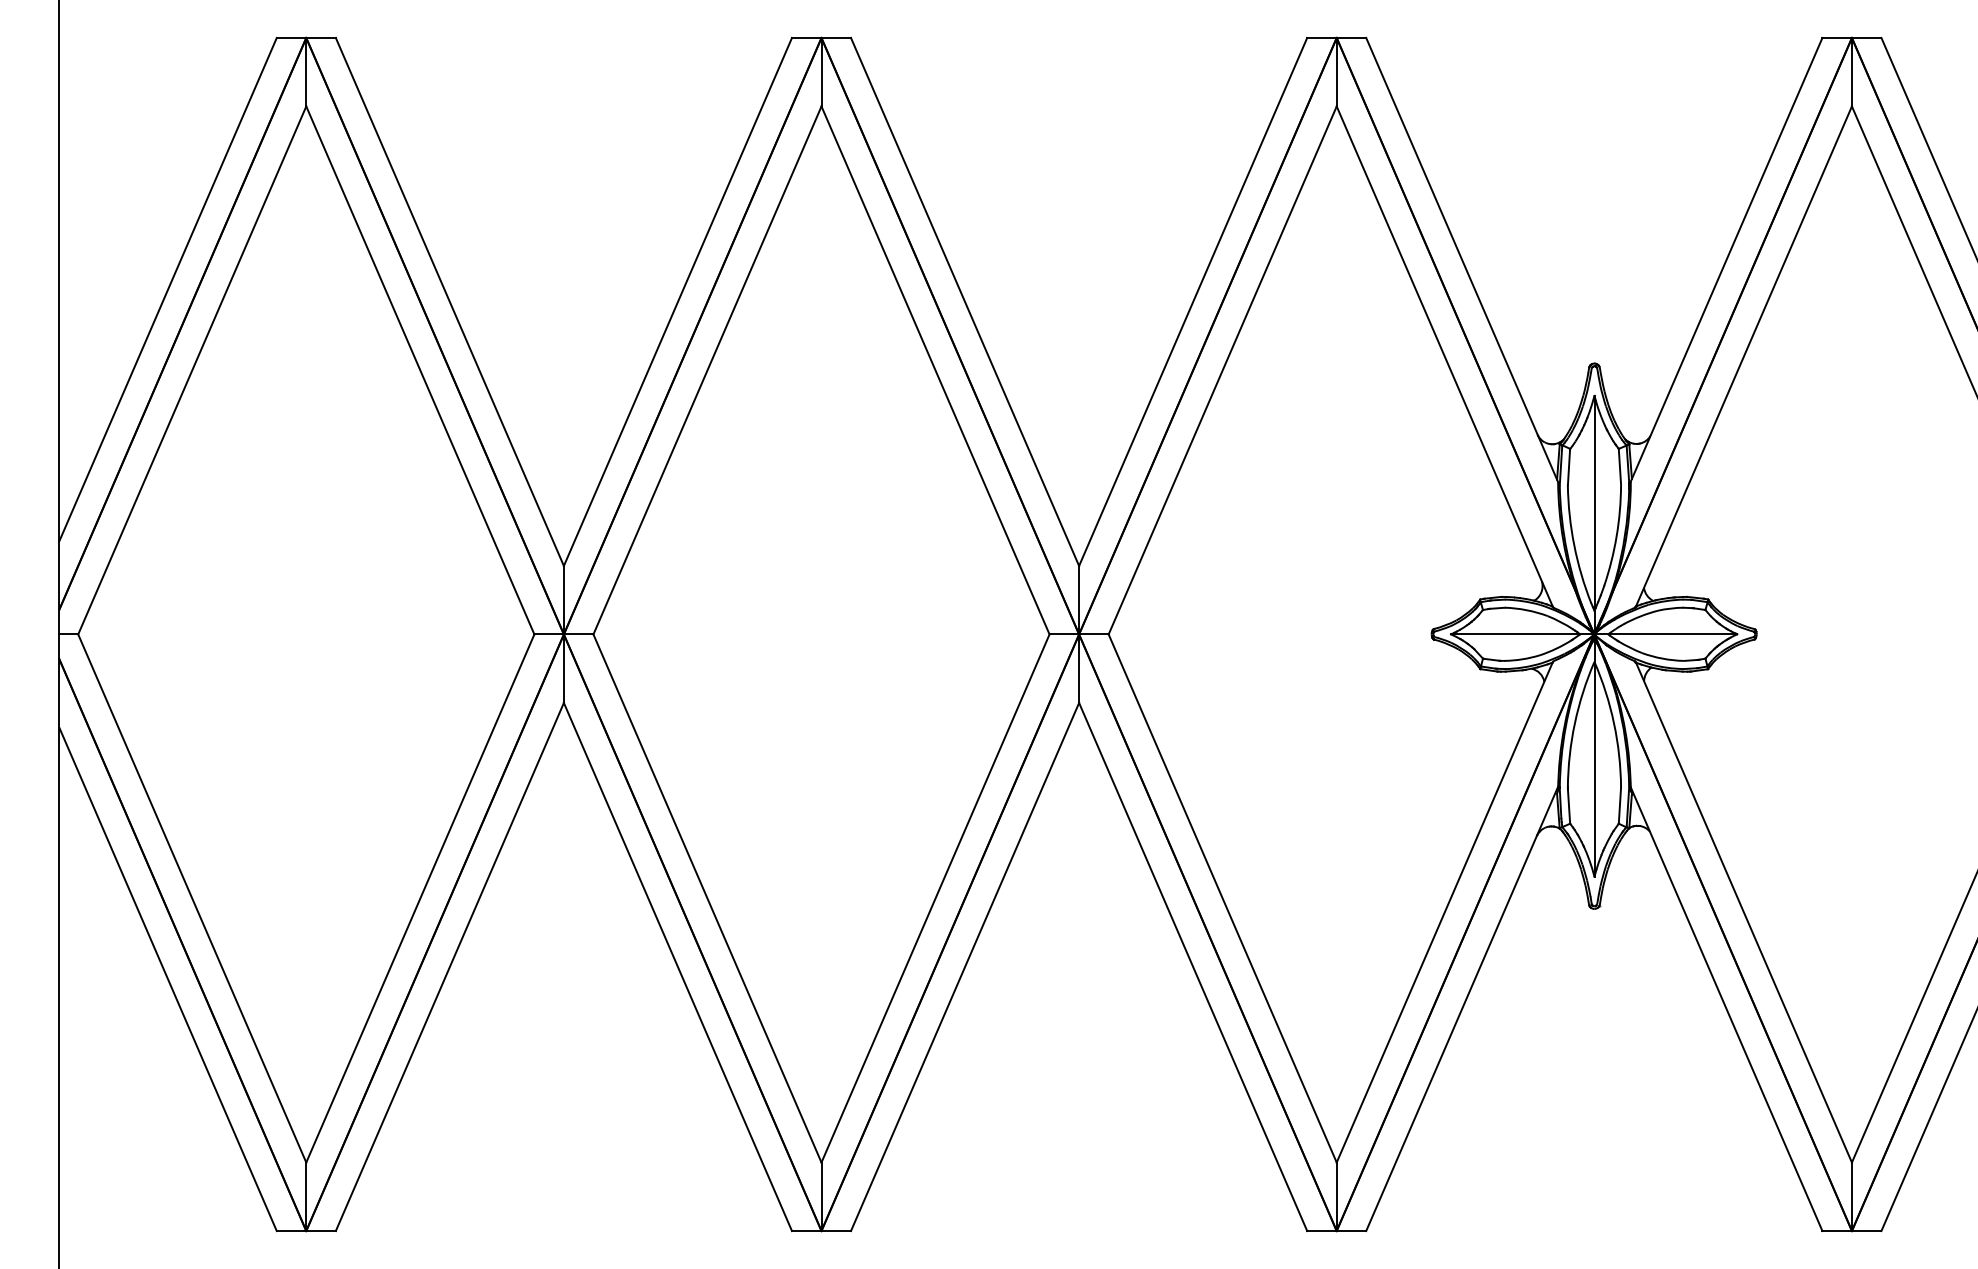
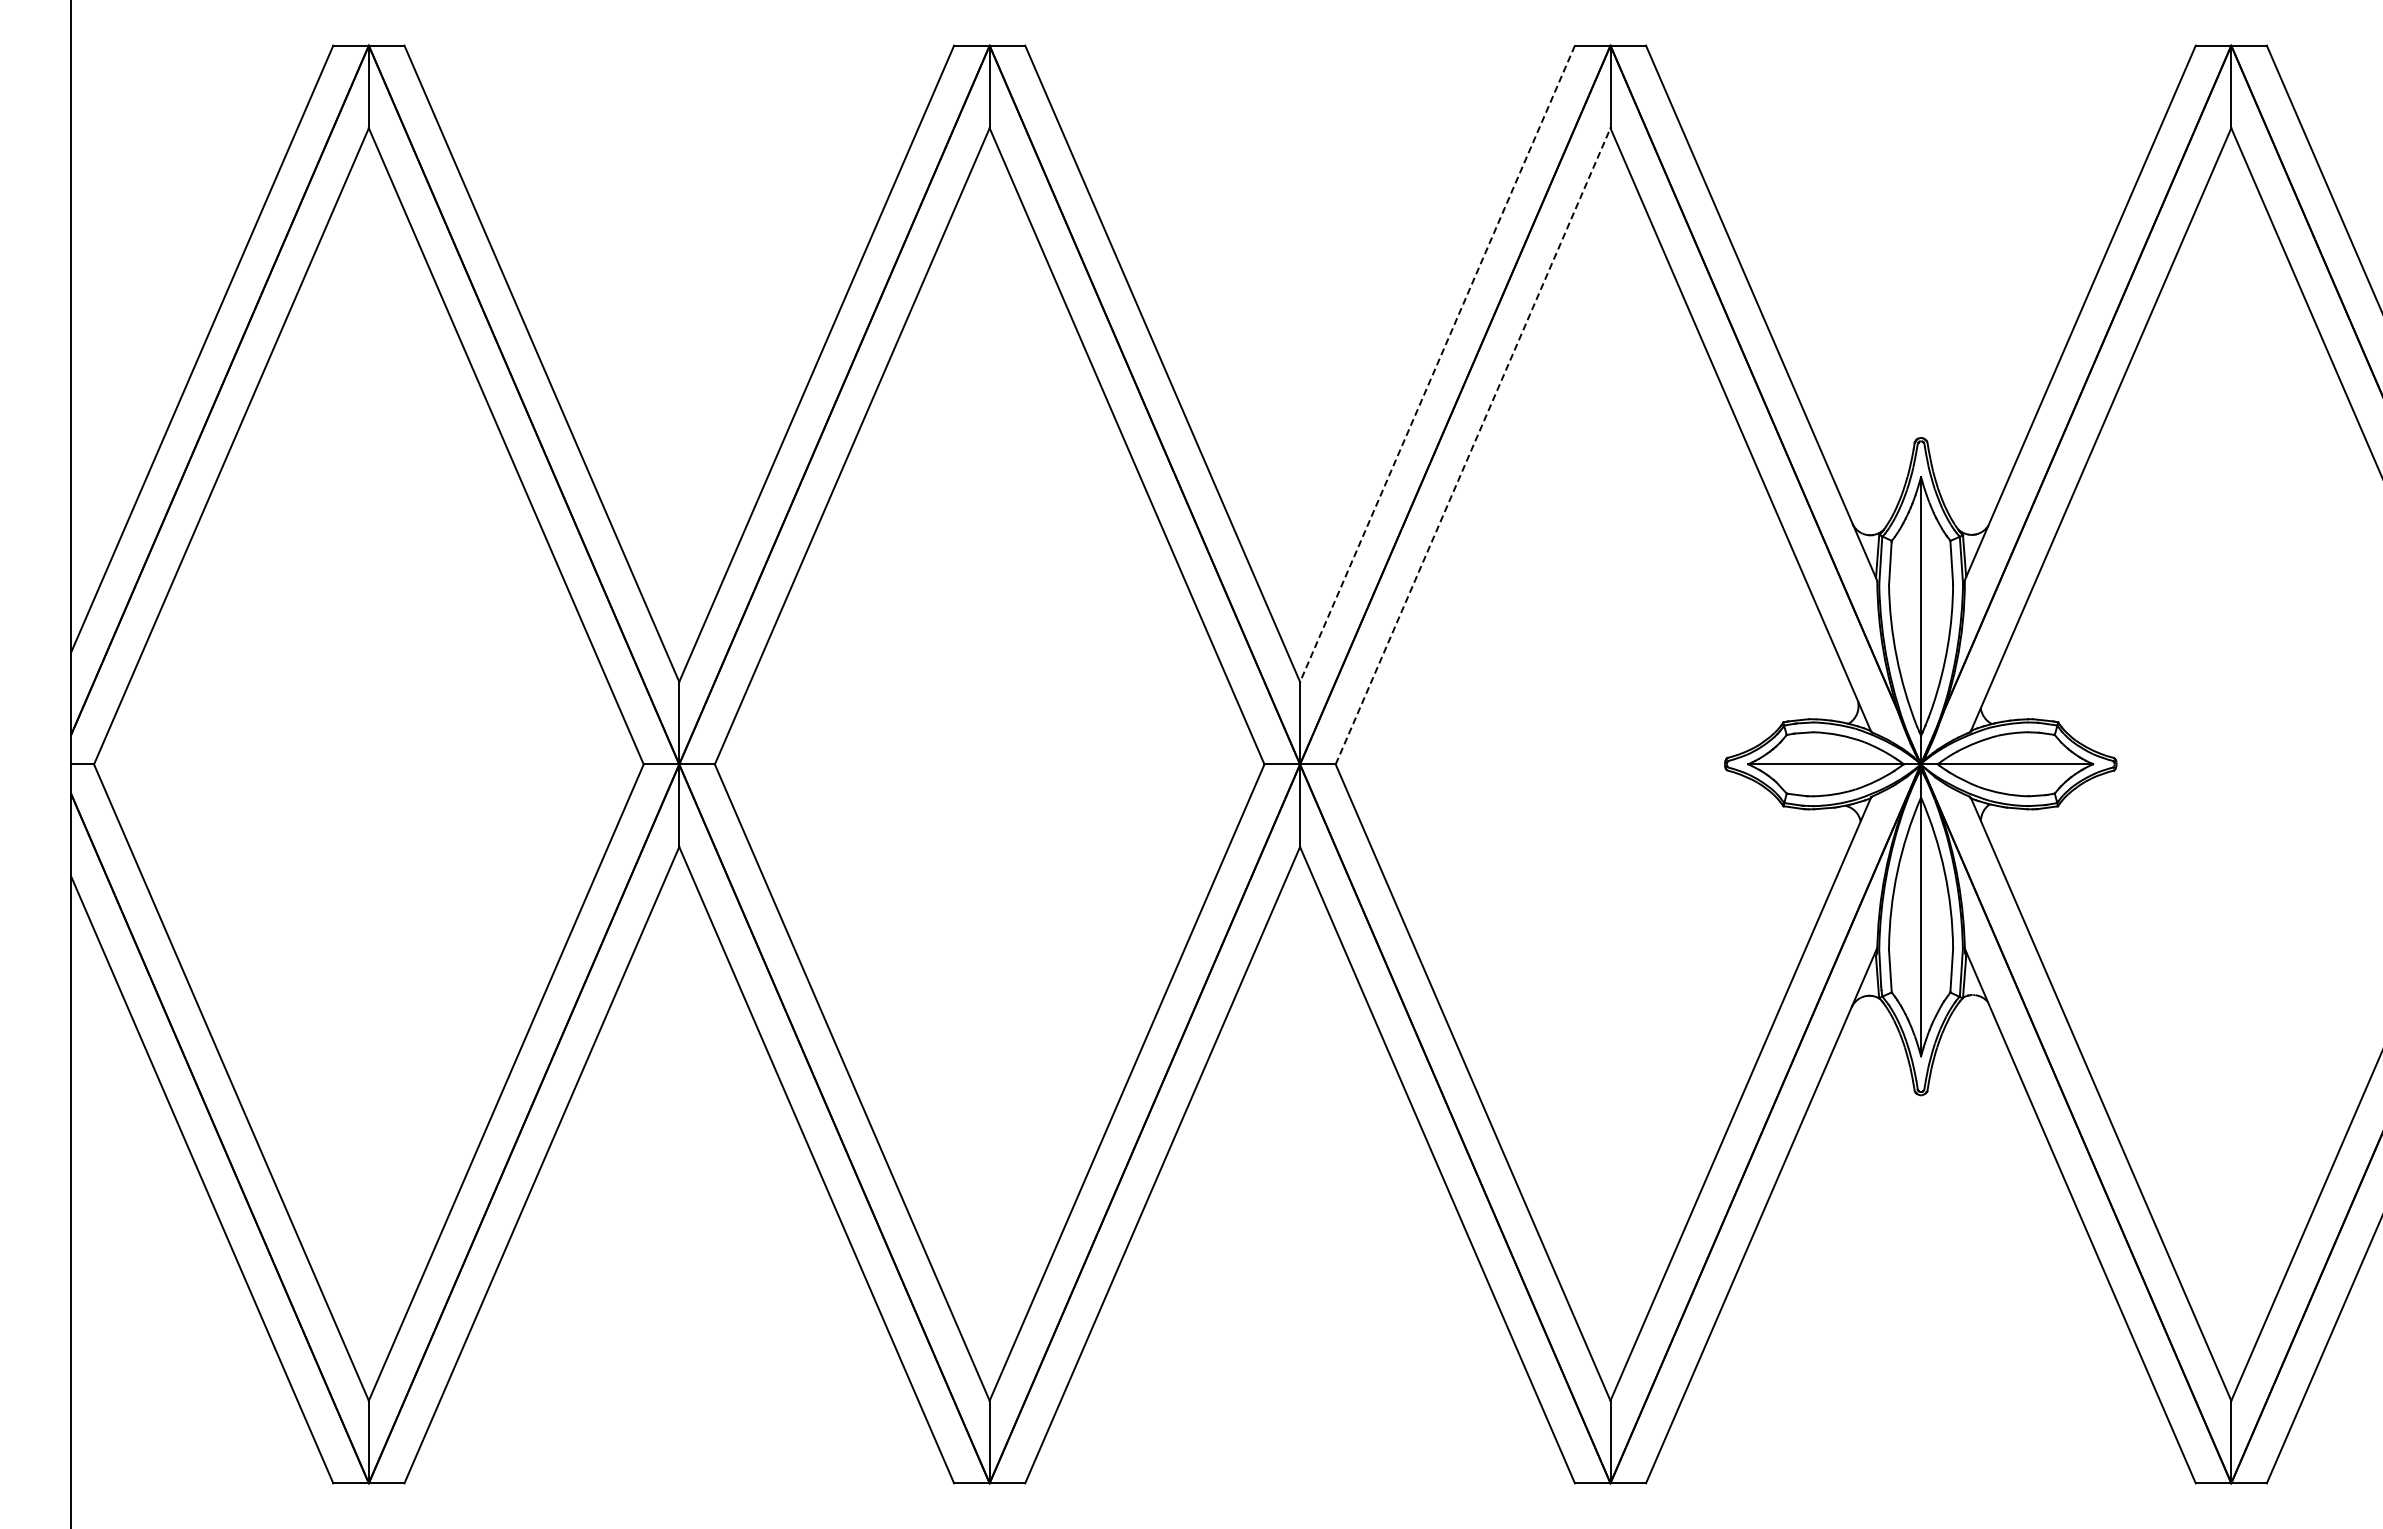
line: (1193, 301) -> (1437, 363), solid -> dashed
line: (1223, 370) -> (1473, 446), solid -> dashed

